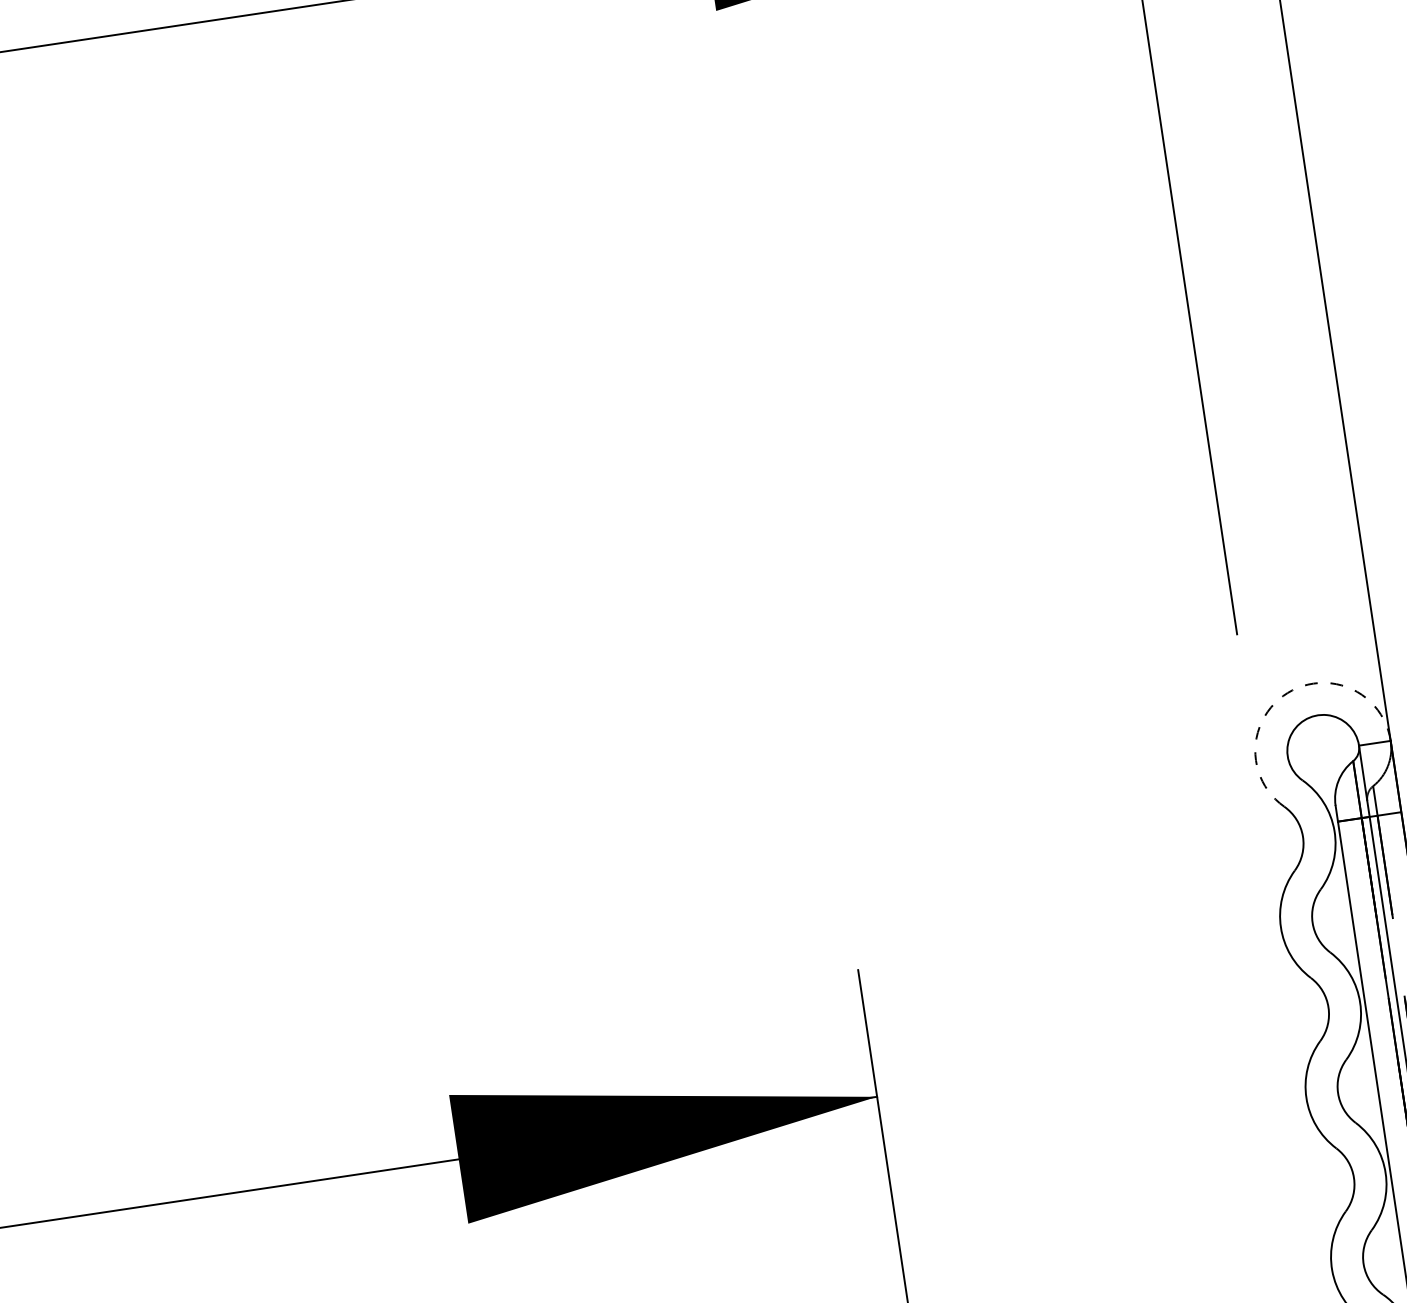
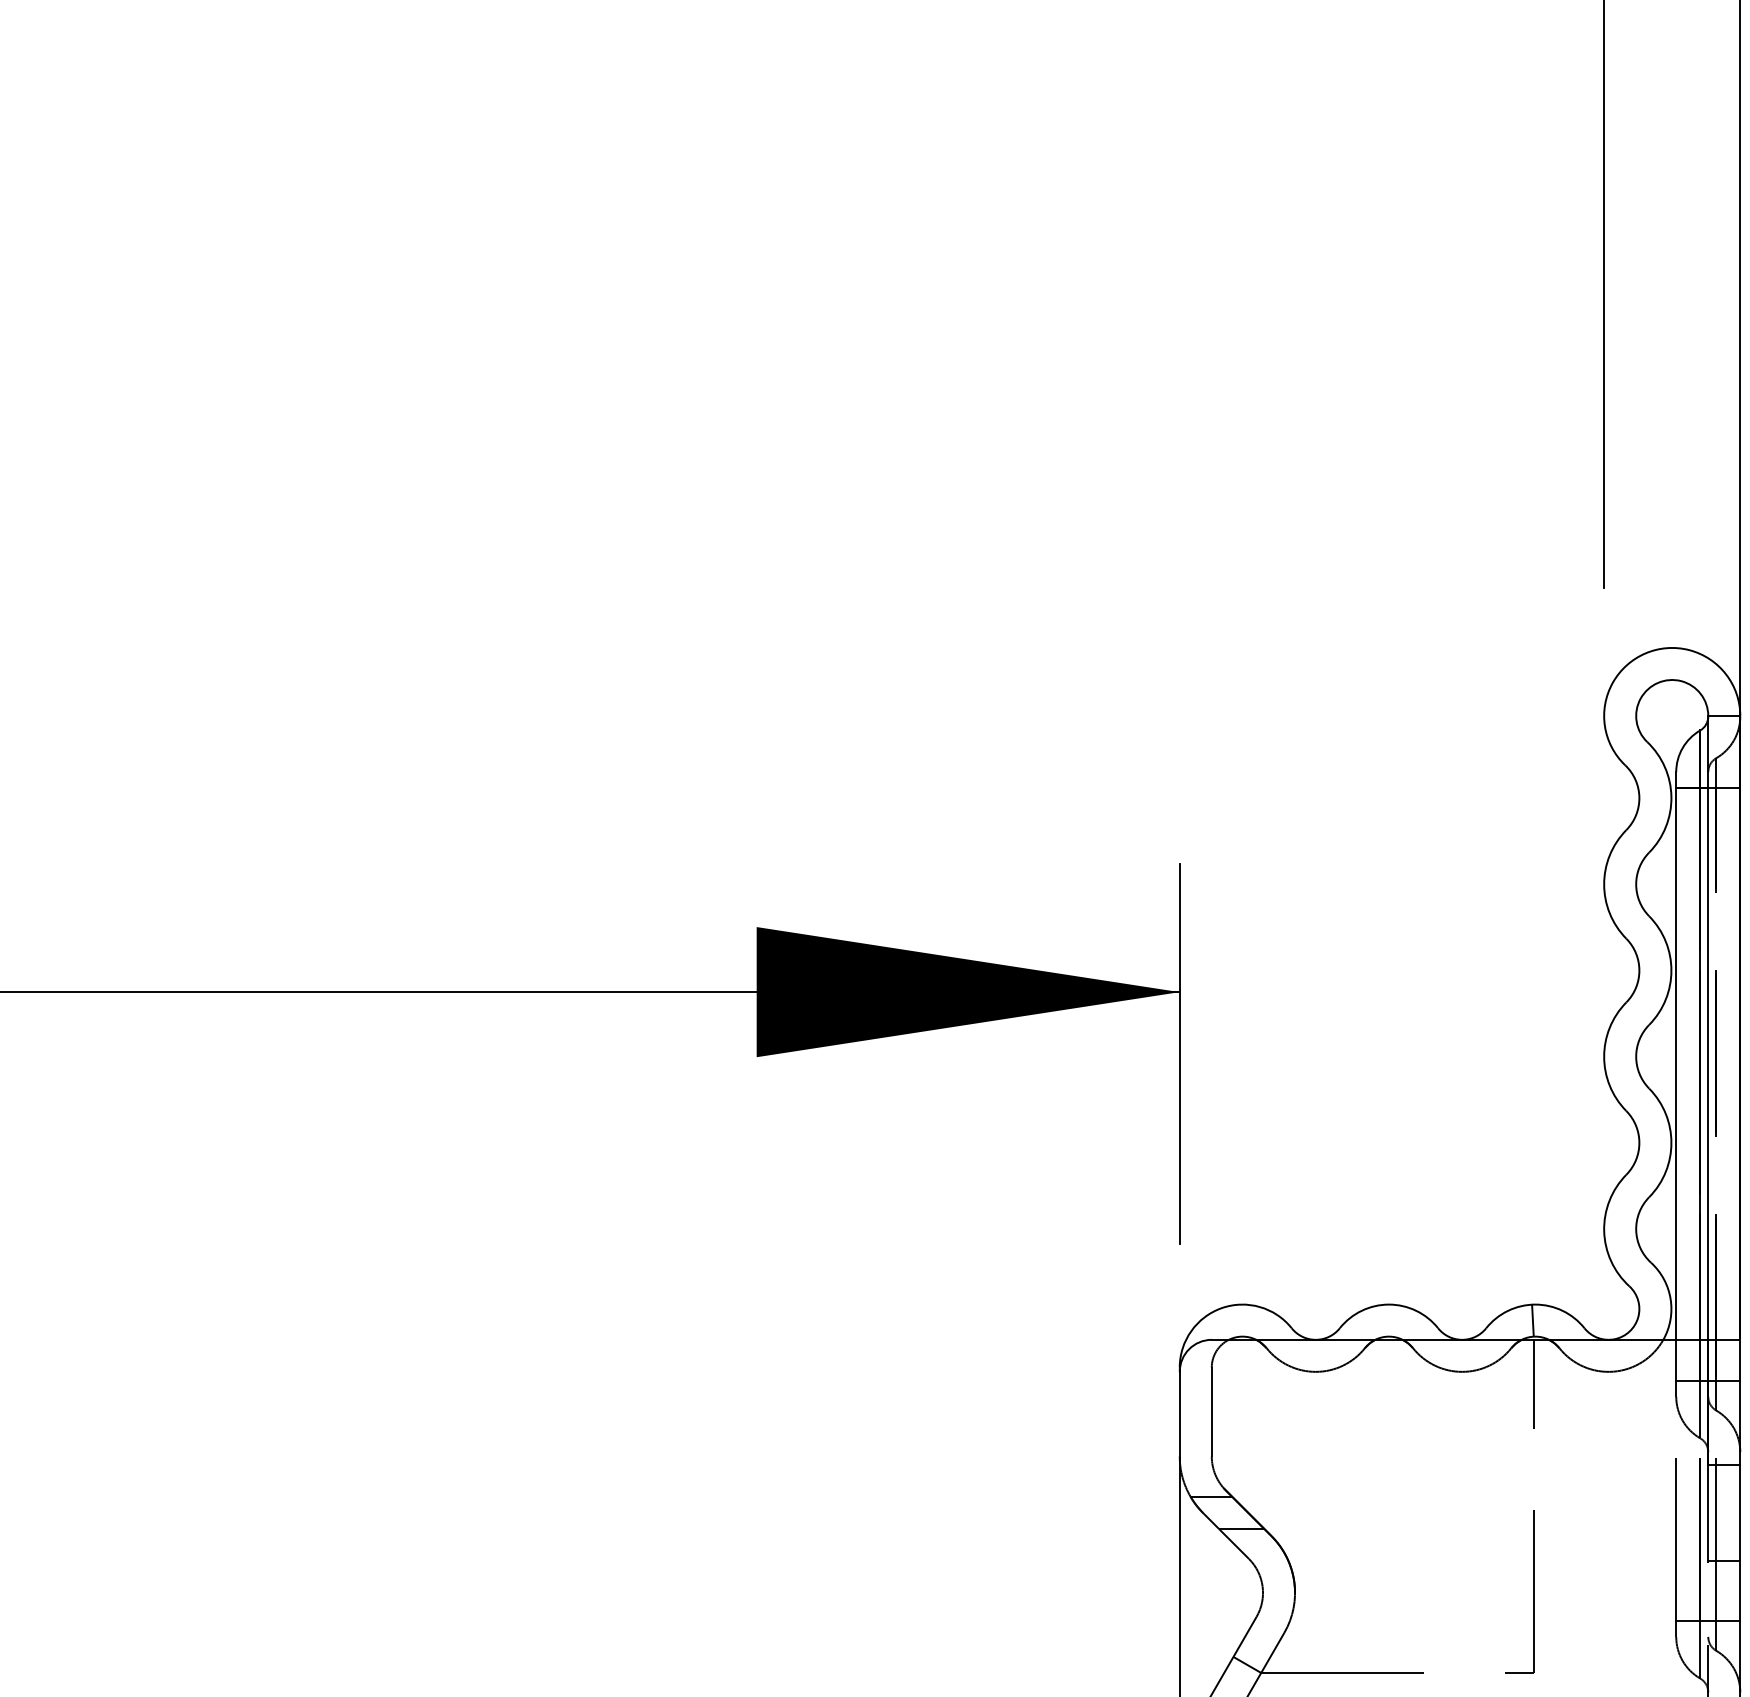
arc: (1287, 693) -> (1645, 653), dashed -> solid

